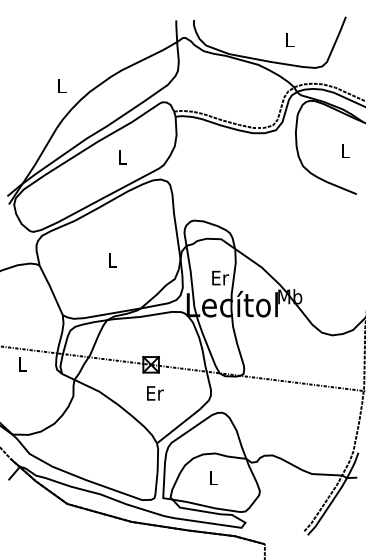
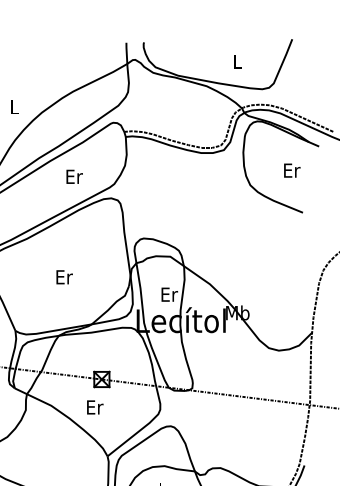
text: (345, 151) -> (291, 170), L -> Er
text: (123, 157) -> (74, 176), L -> Er
text: (112, 260) -> (64, 277), L -> Er
text: (155, 393) -> (95, 407), moved

